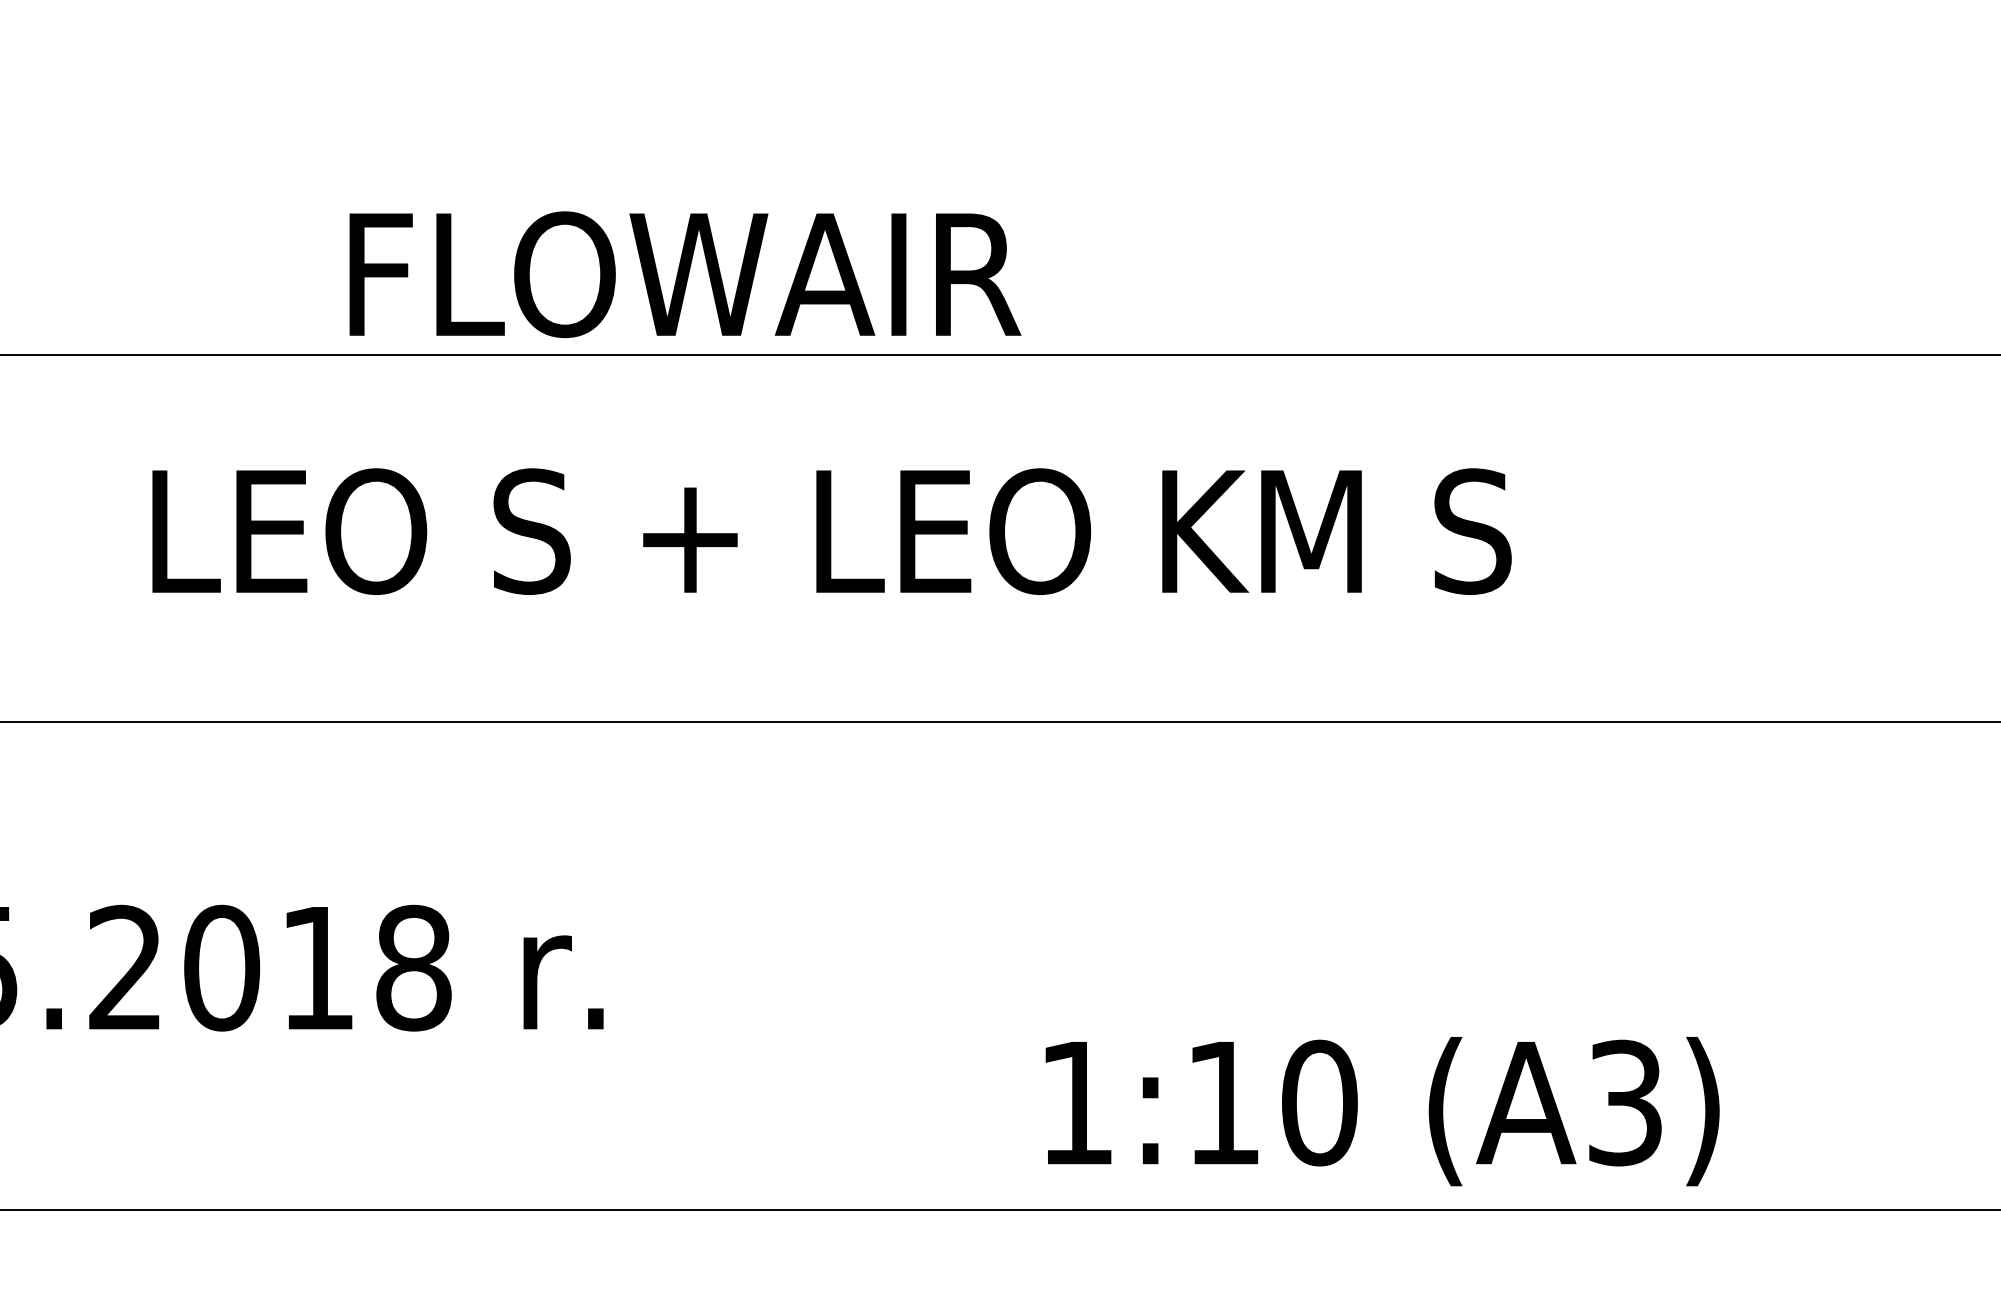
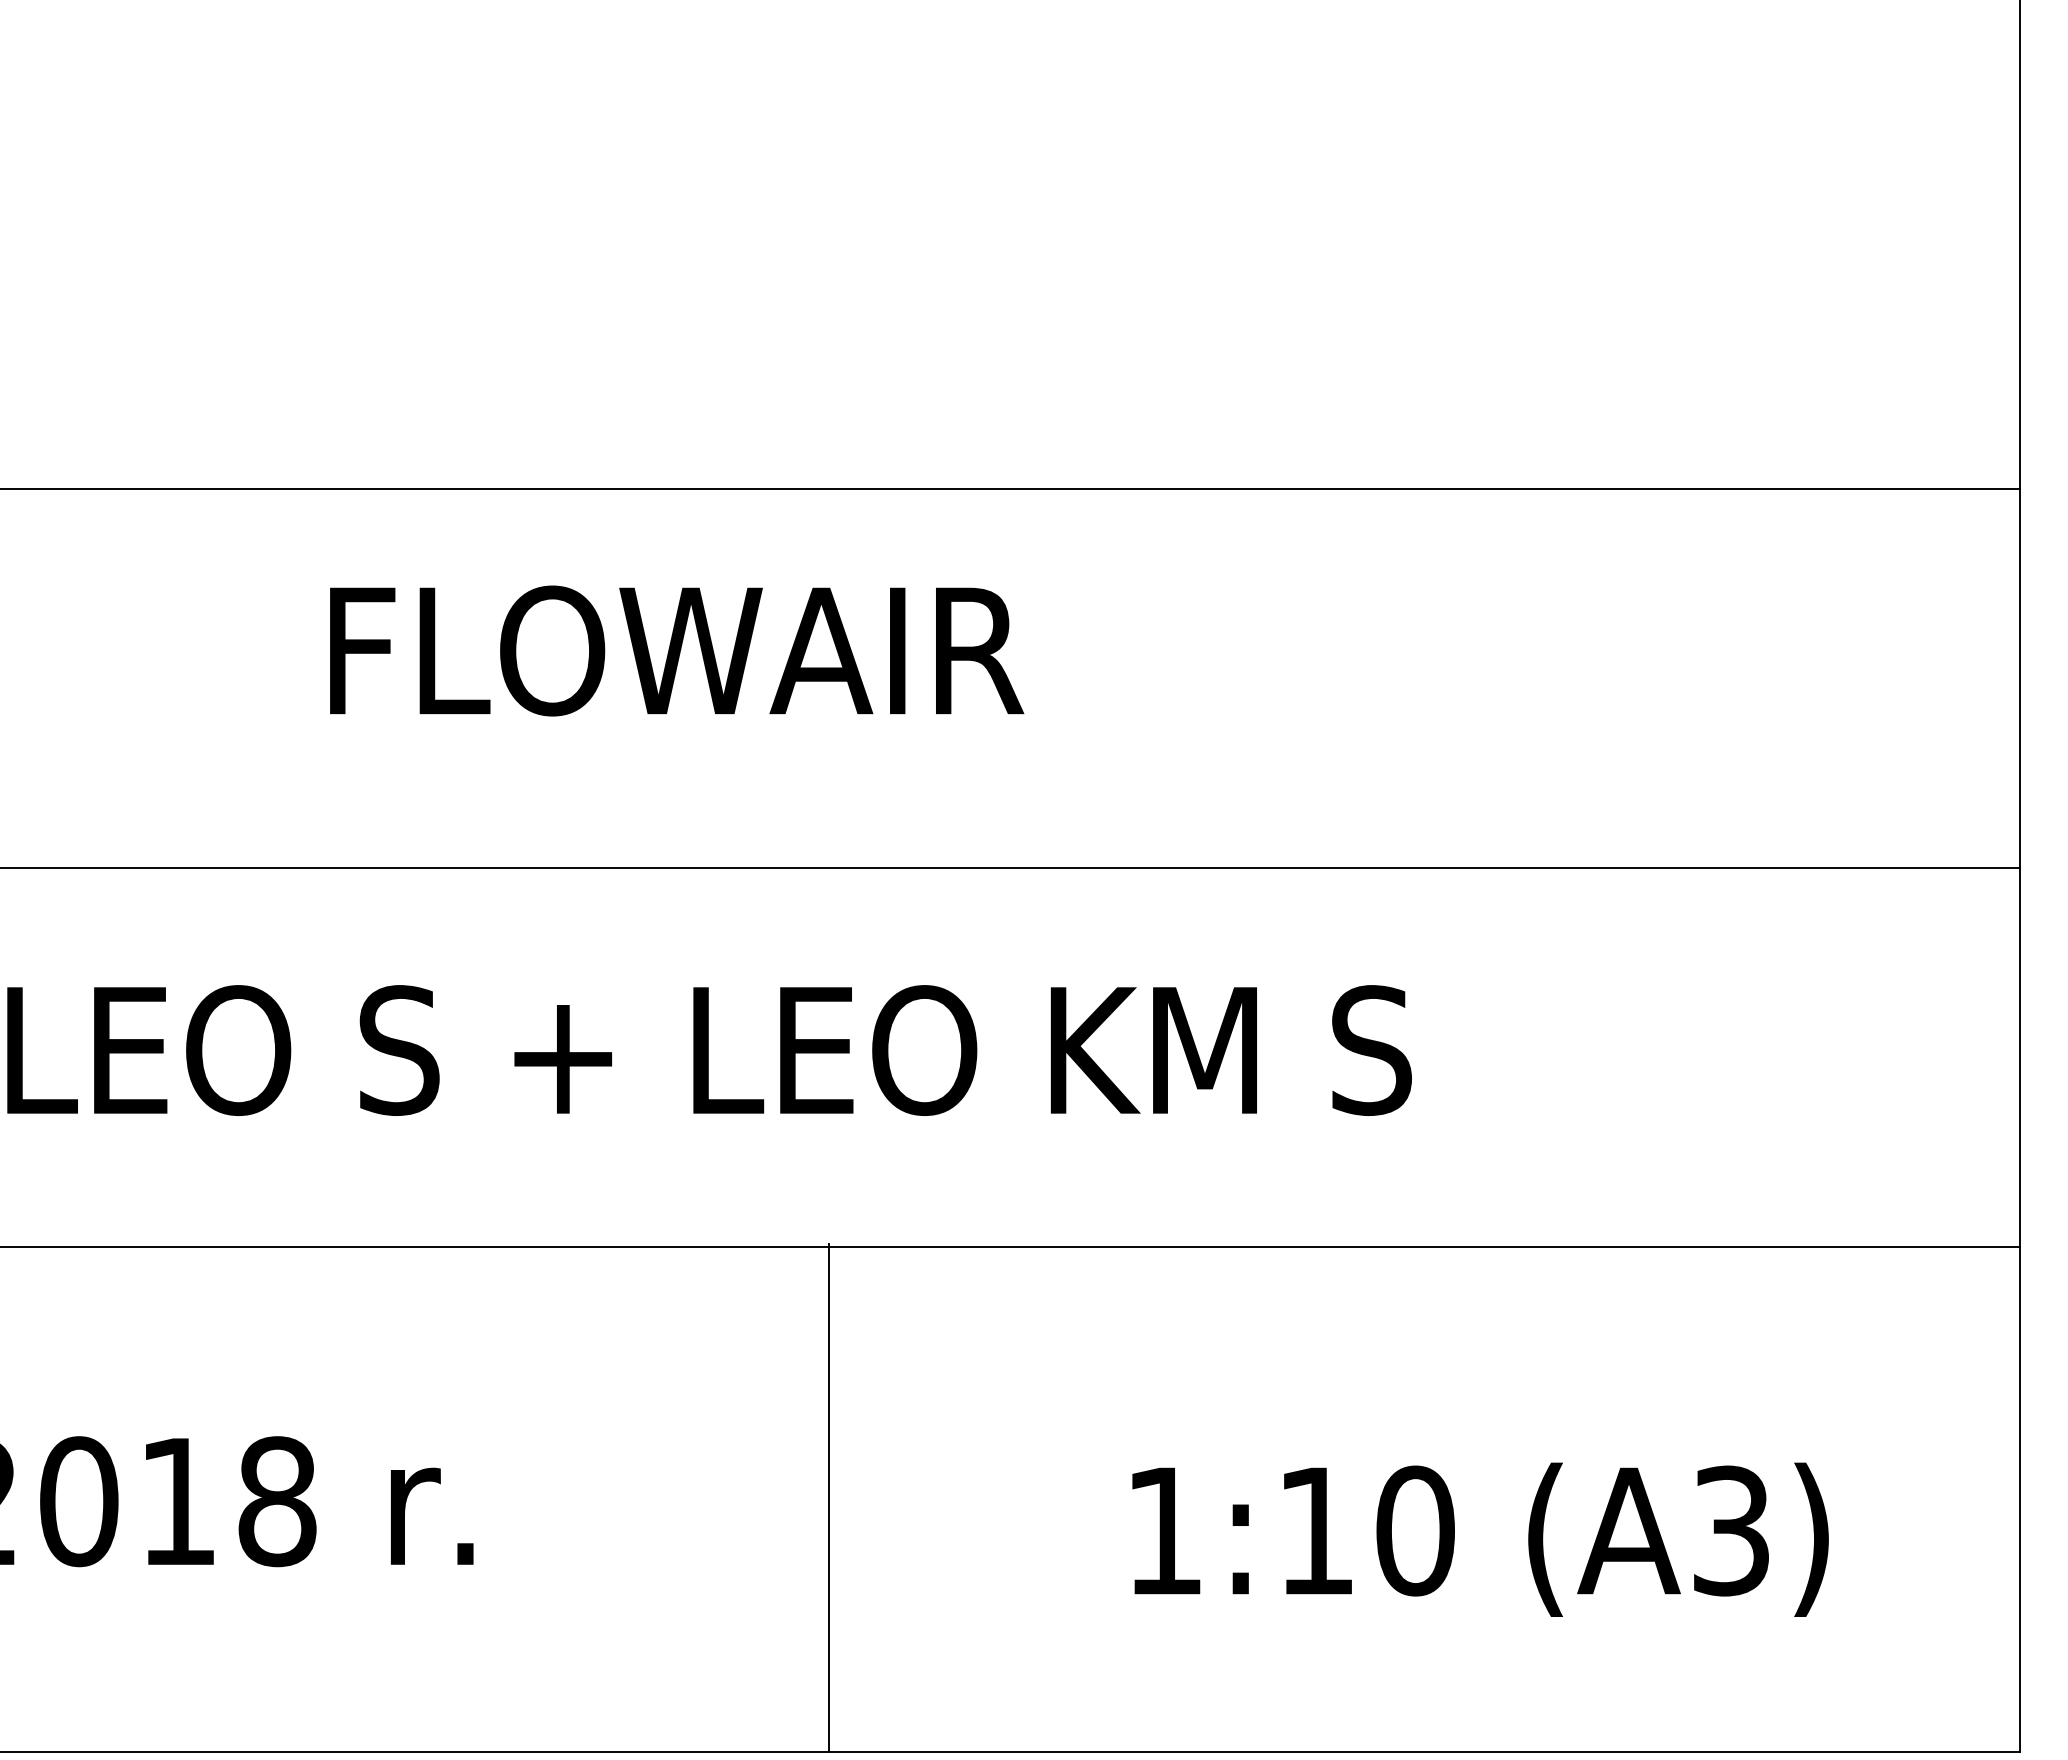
text: (685, 274) -> (677, 650), moved
line: (948, 964) -> (829, 1497), added
text: (1382, 1111) -> (1480, 1539), moved

